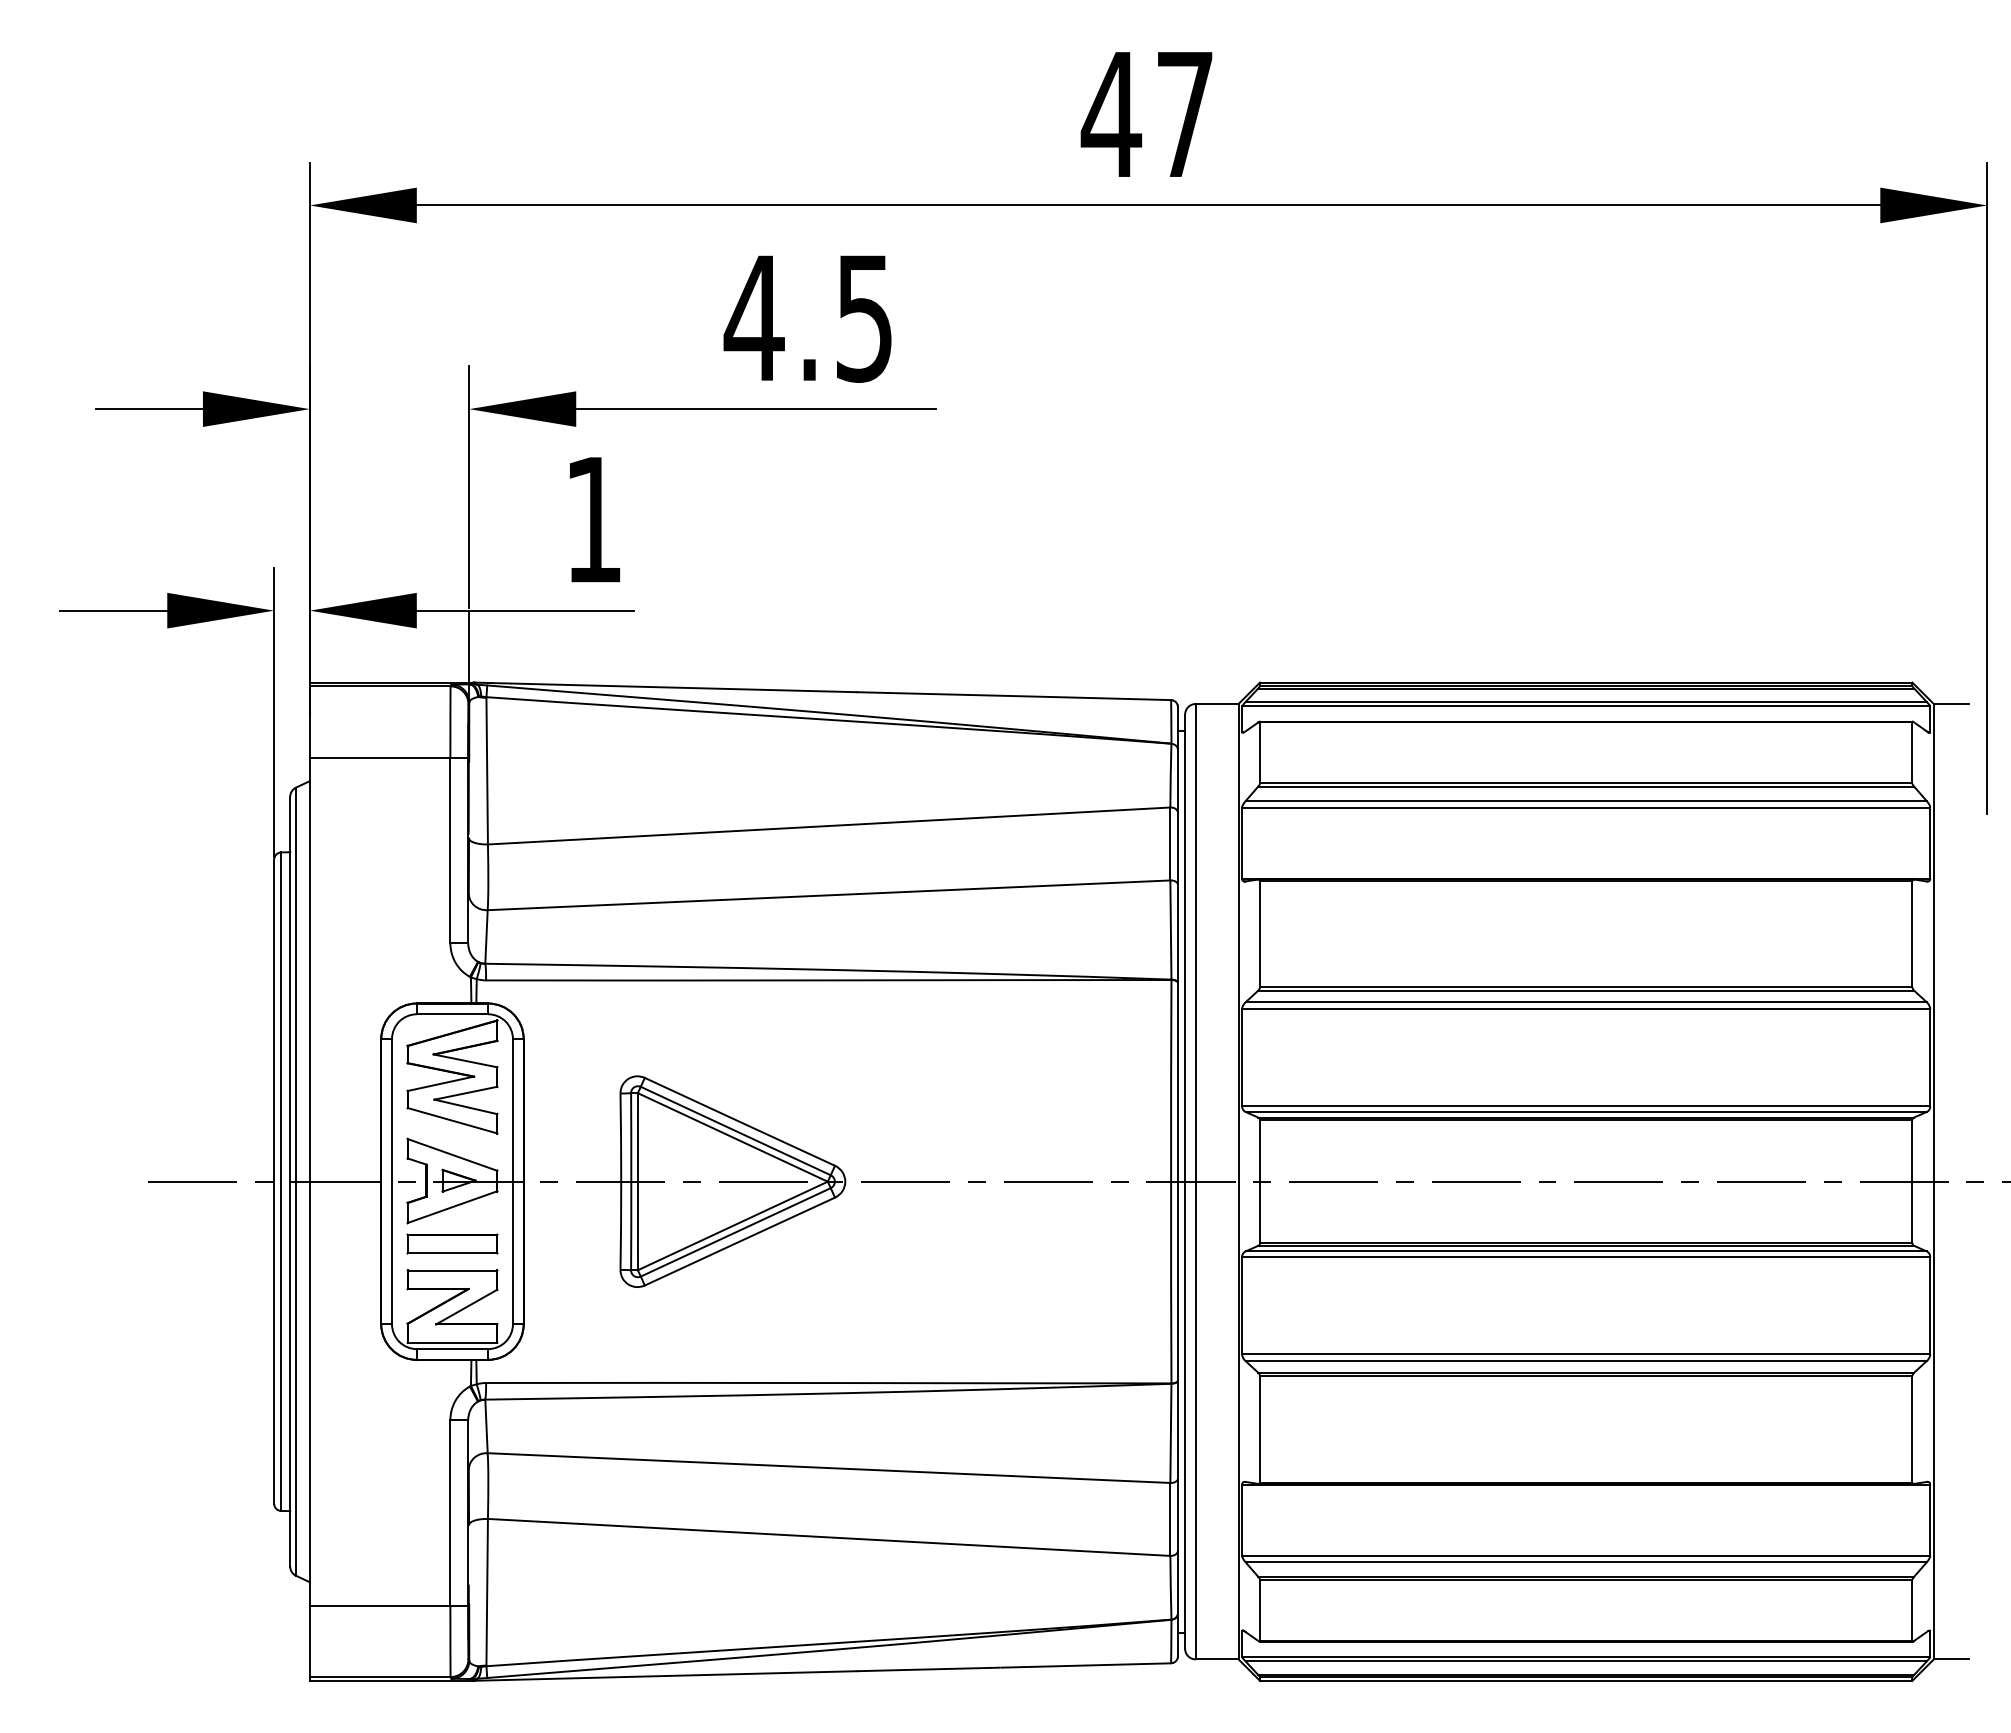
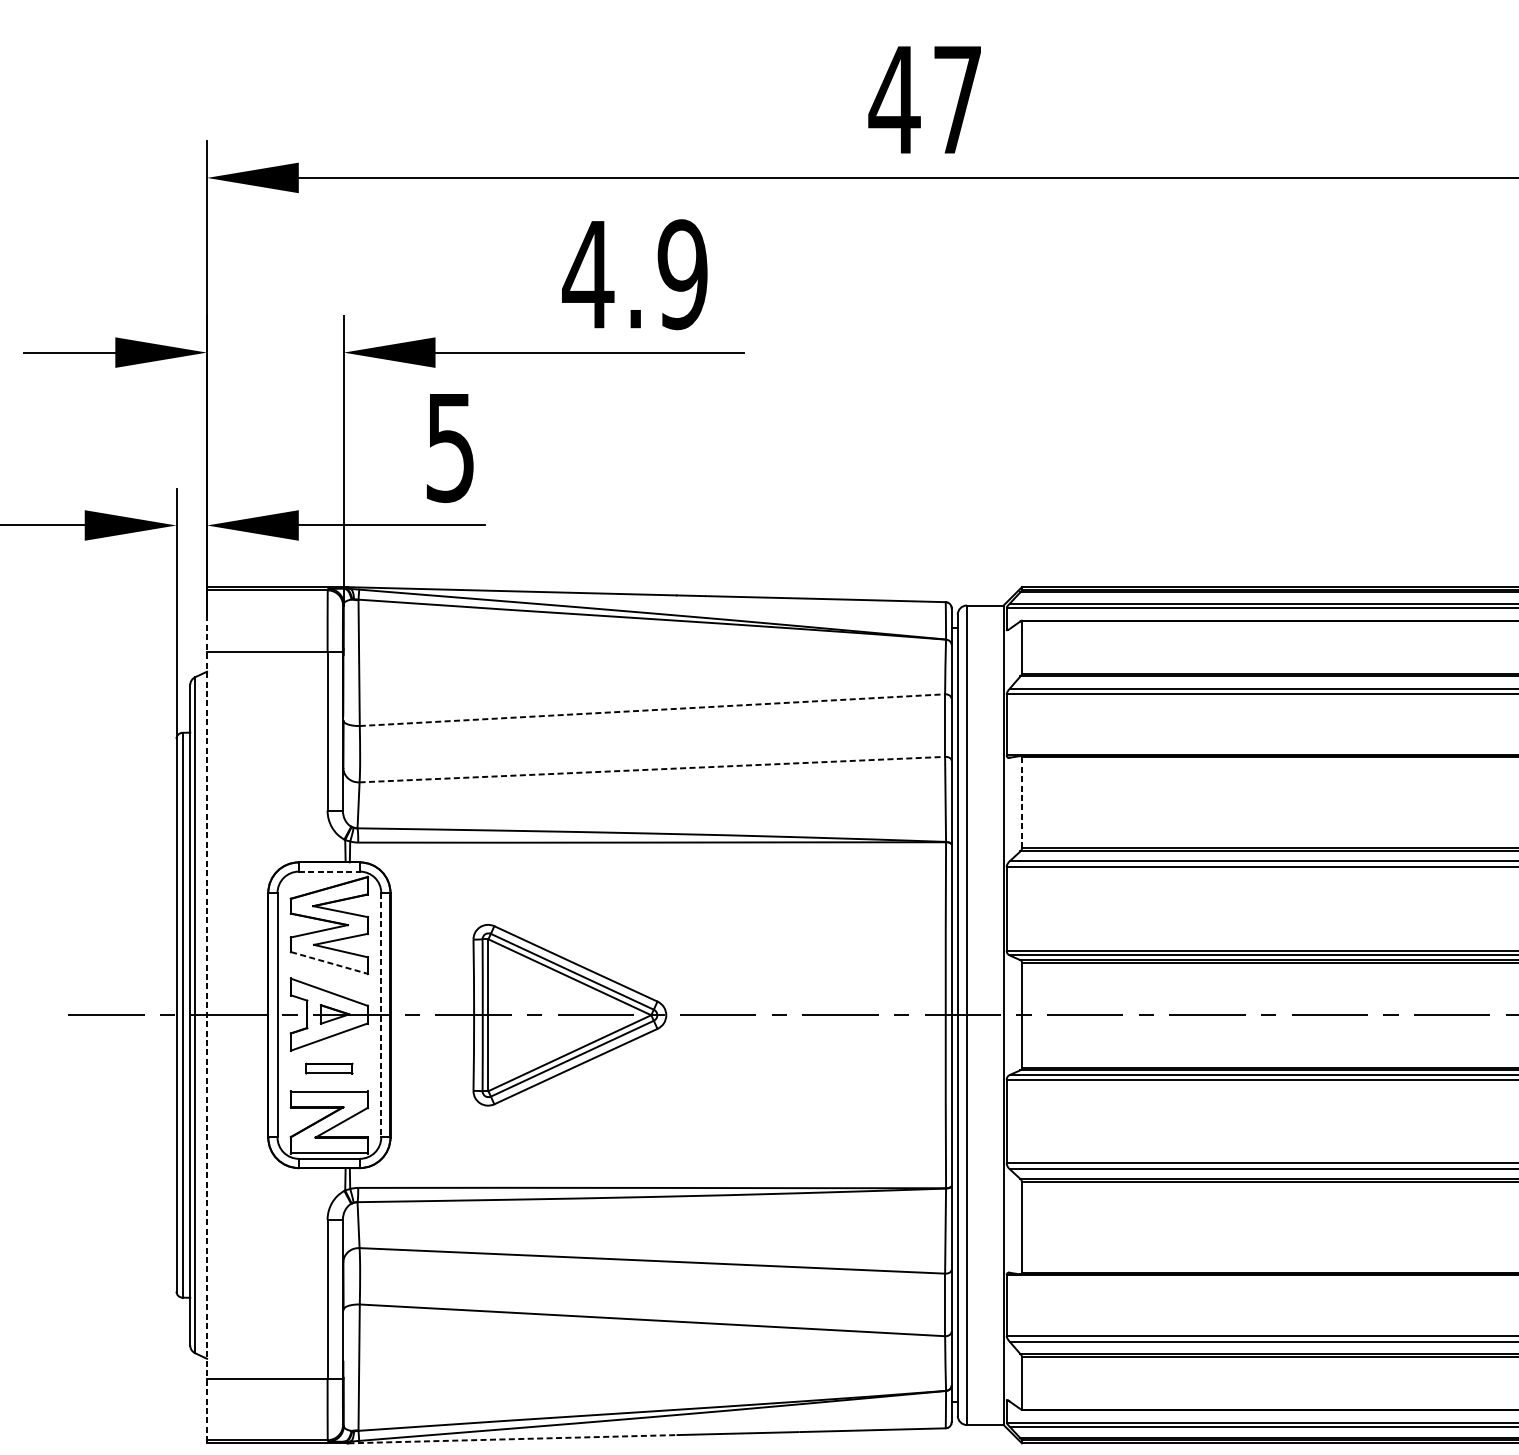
text: (864, 317) -> (682, 274), 4.5 -> 4.9
text: (593, 520) -> (450, 448), 1 -> 5
line: (829, 826) -> (652, 710), solid -> dashed
line: (829, 895) -> (652, 769), solid -> dashed
line: (1259, 934) -> (1021, 803), solid -> dashed
line: (452, 1014) -> (329, 871), solid -> dashed
line: (452, 1120) -> (329, 962), solid -> dashed
line: (309, 1182) -> (206, 1015), solid -> dashed
line: (512, 1182) -> (380, 1015), solid -> dashed
part: (452, 1243) -> (329, 1068), size x0.6
line: (666, 1675) -> (512, 1438), solid -> dashed

